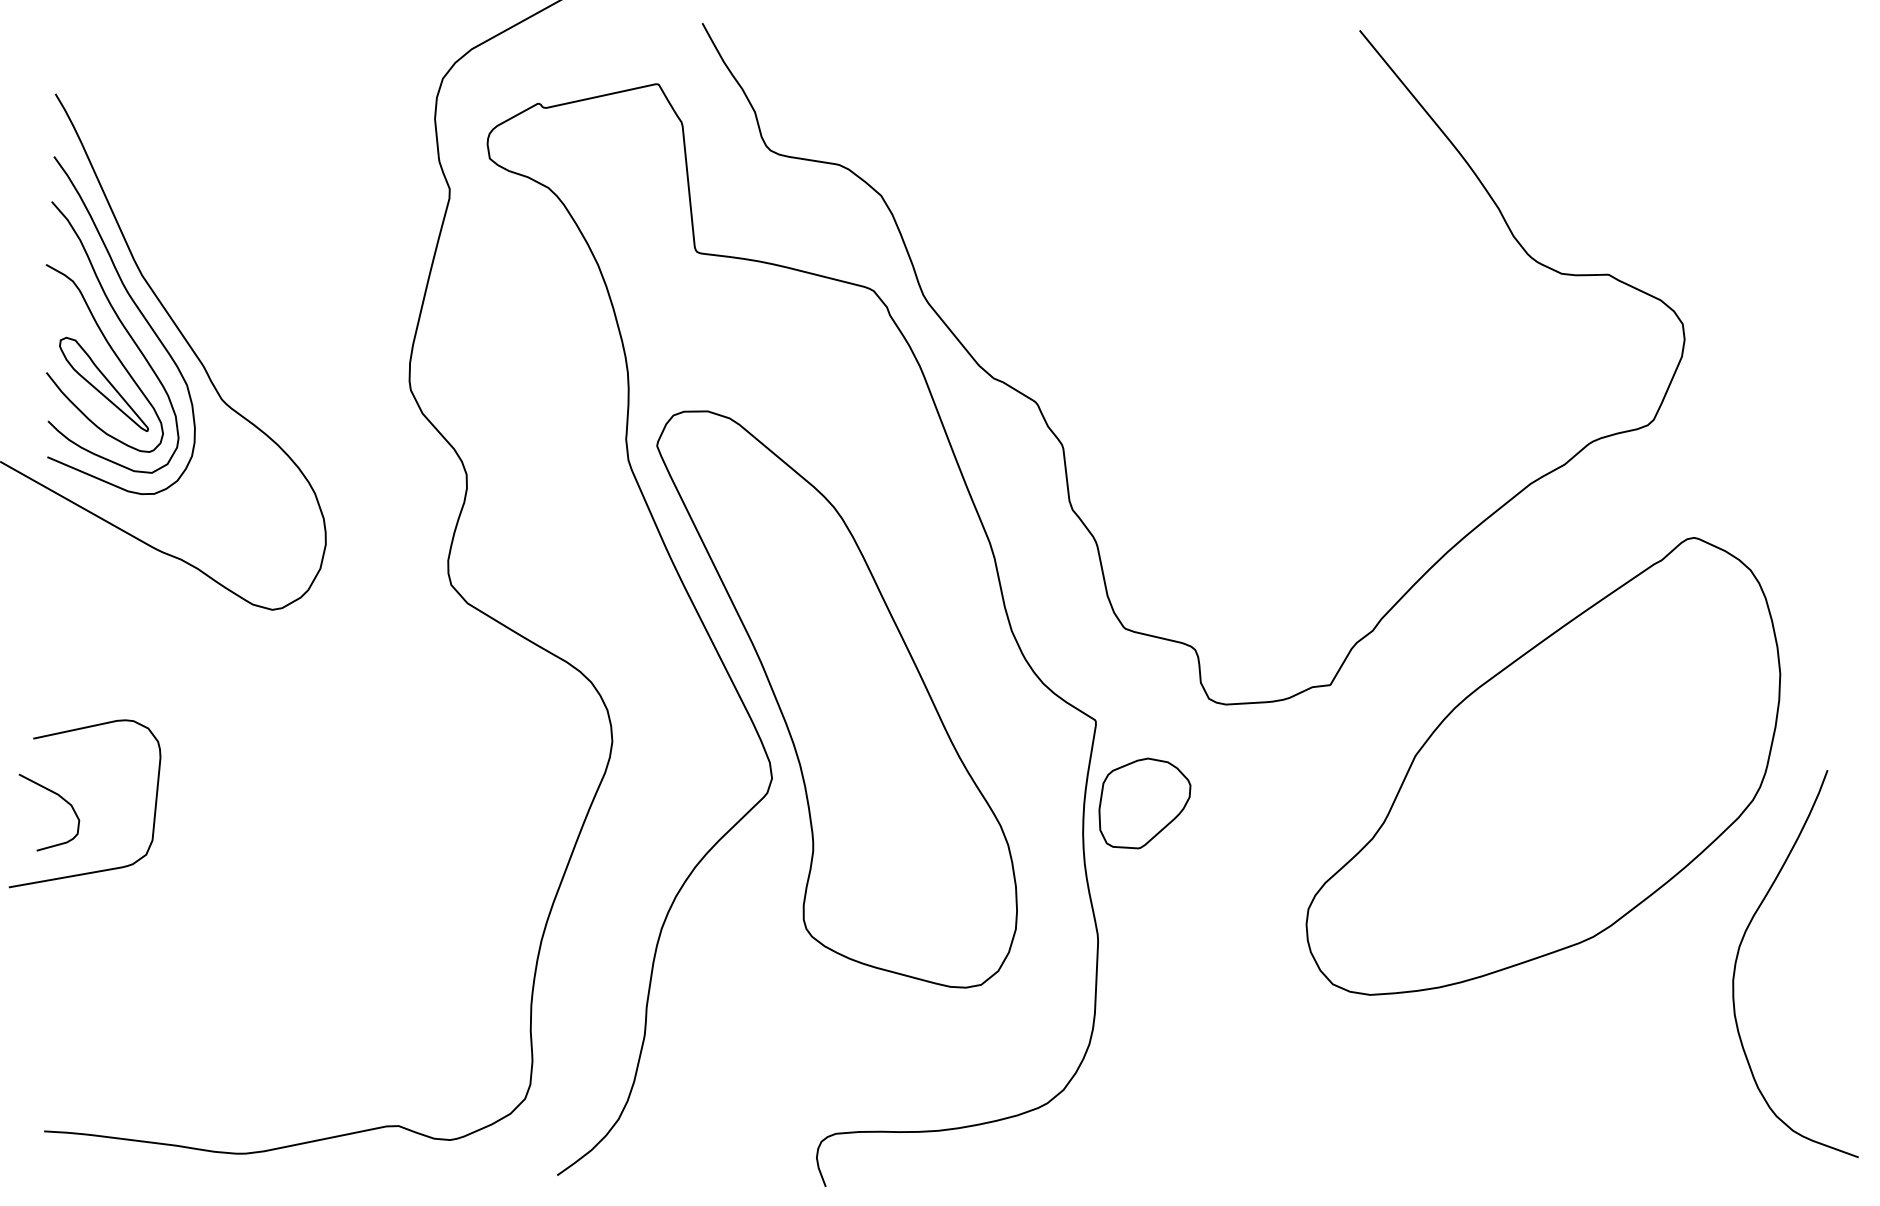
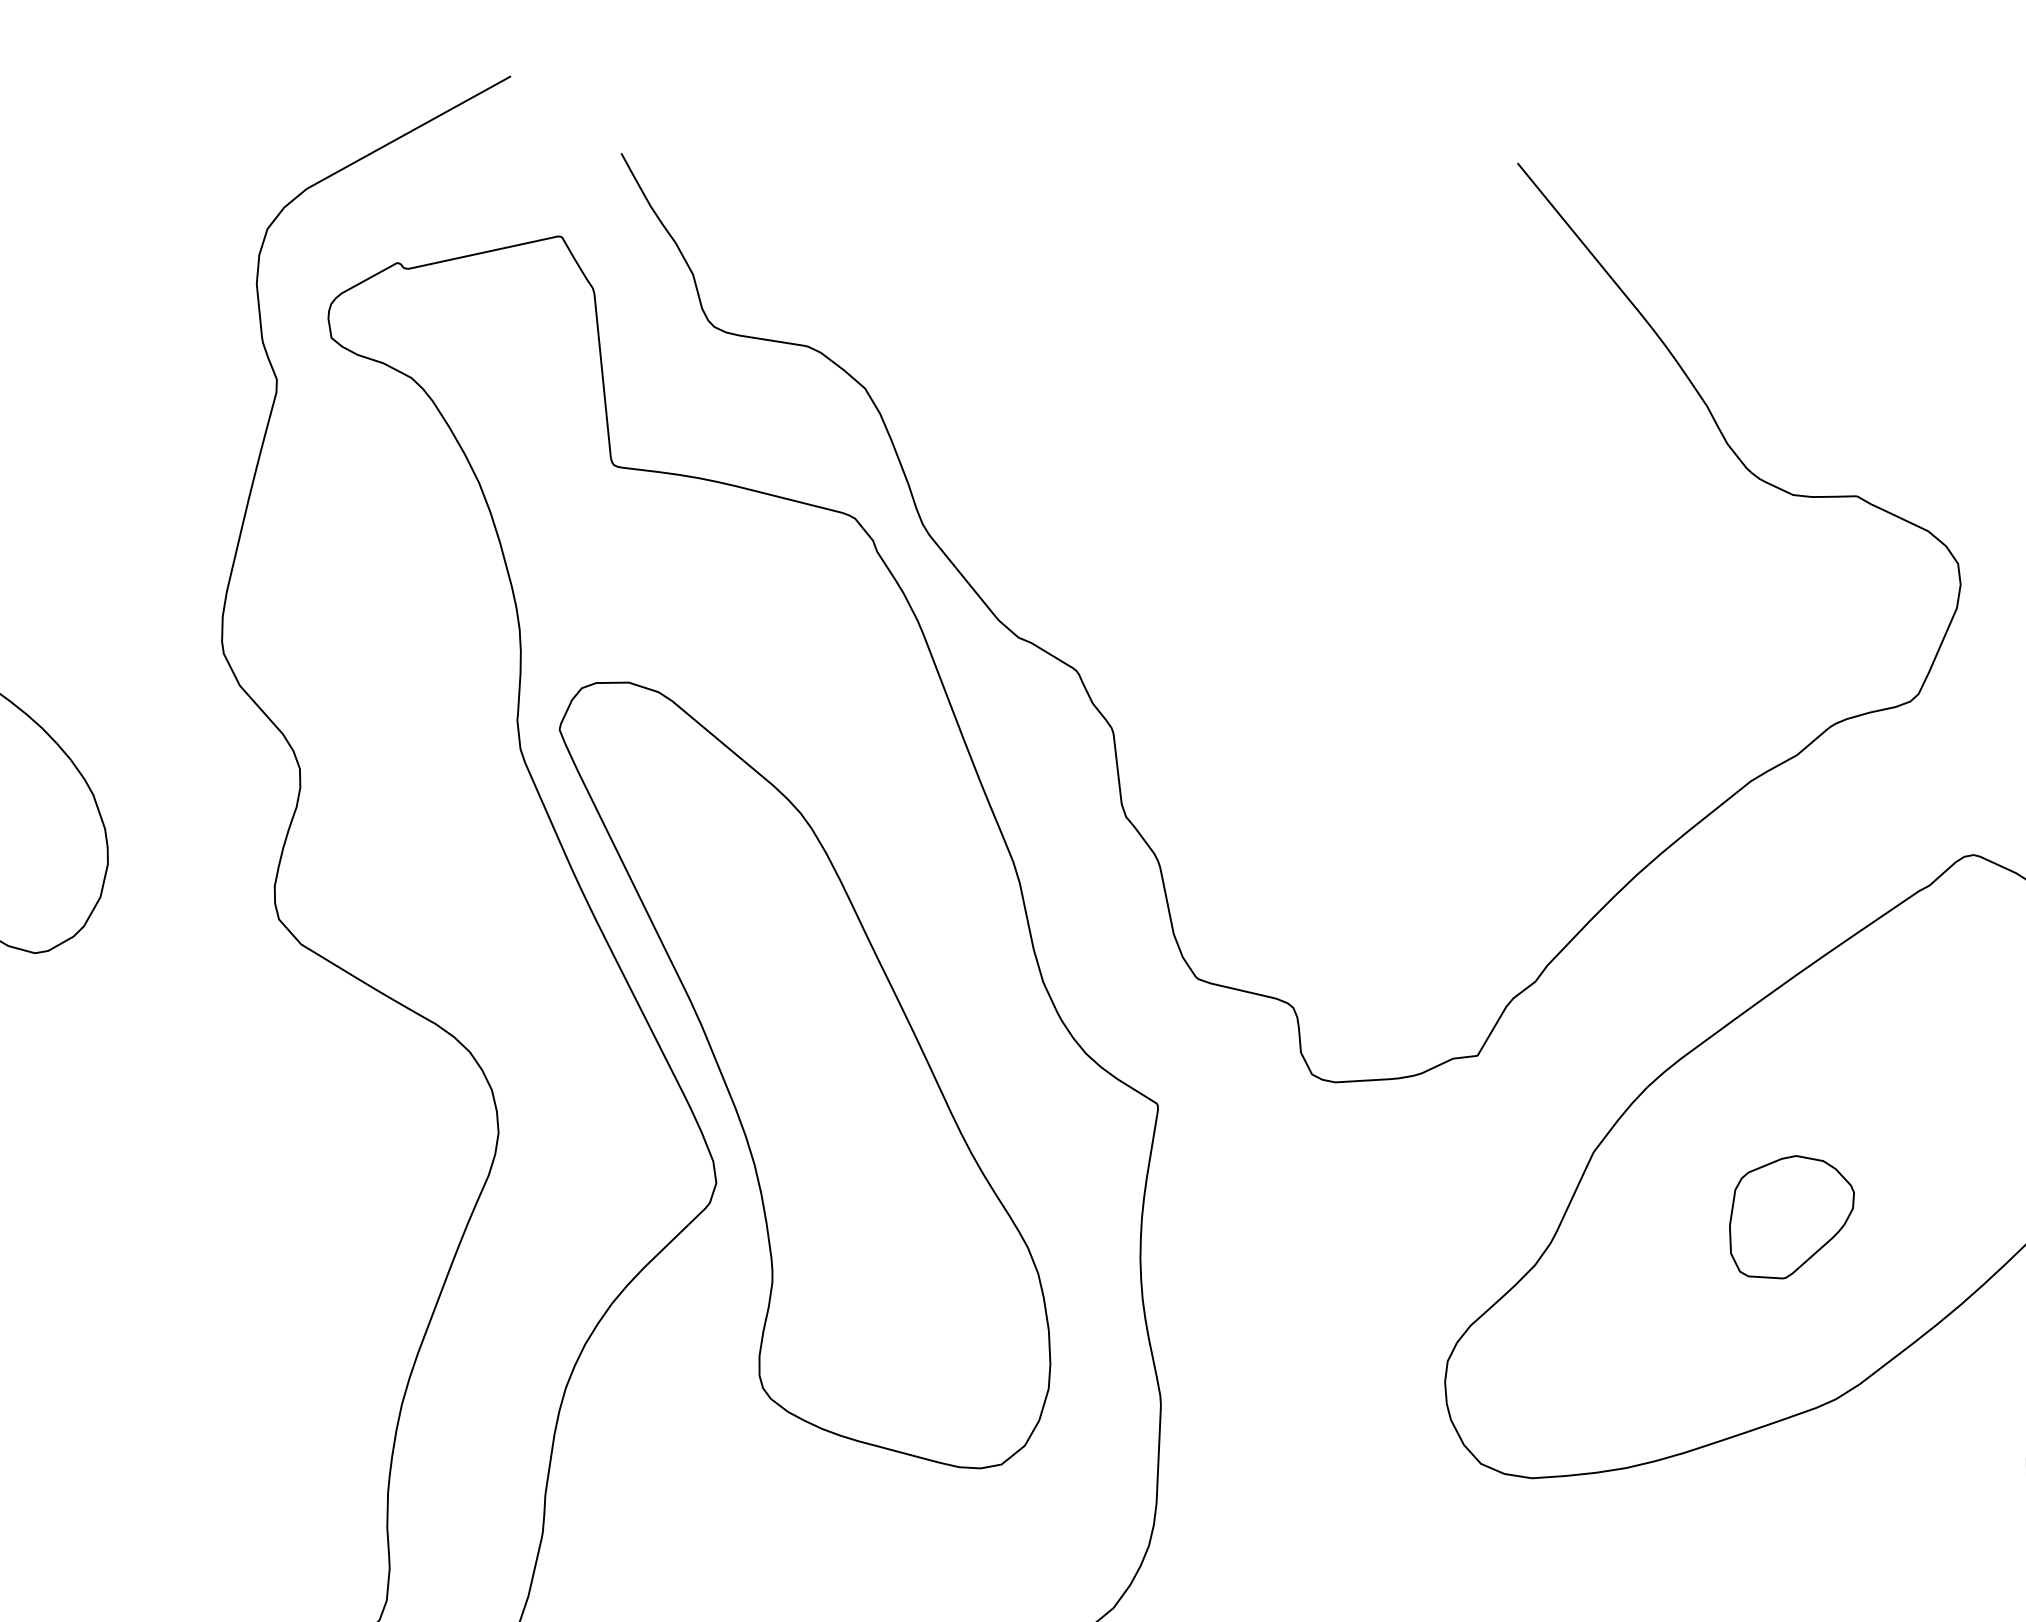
part: (1144, 803) -> (1791, 1217), moved

